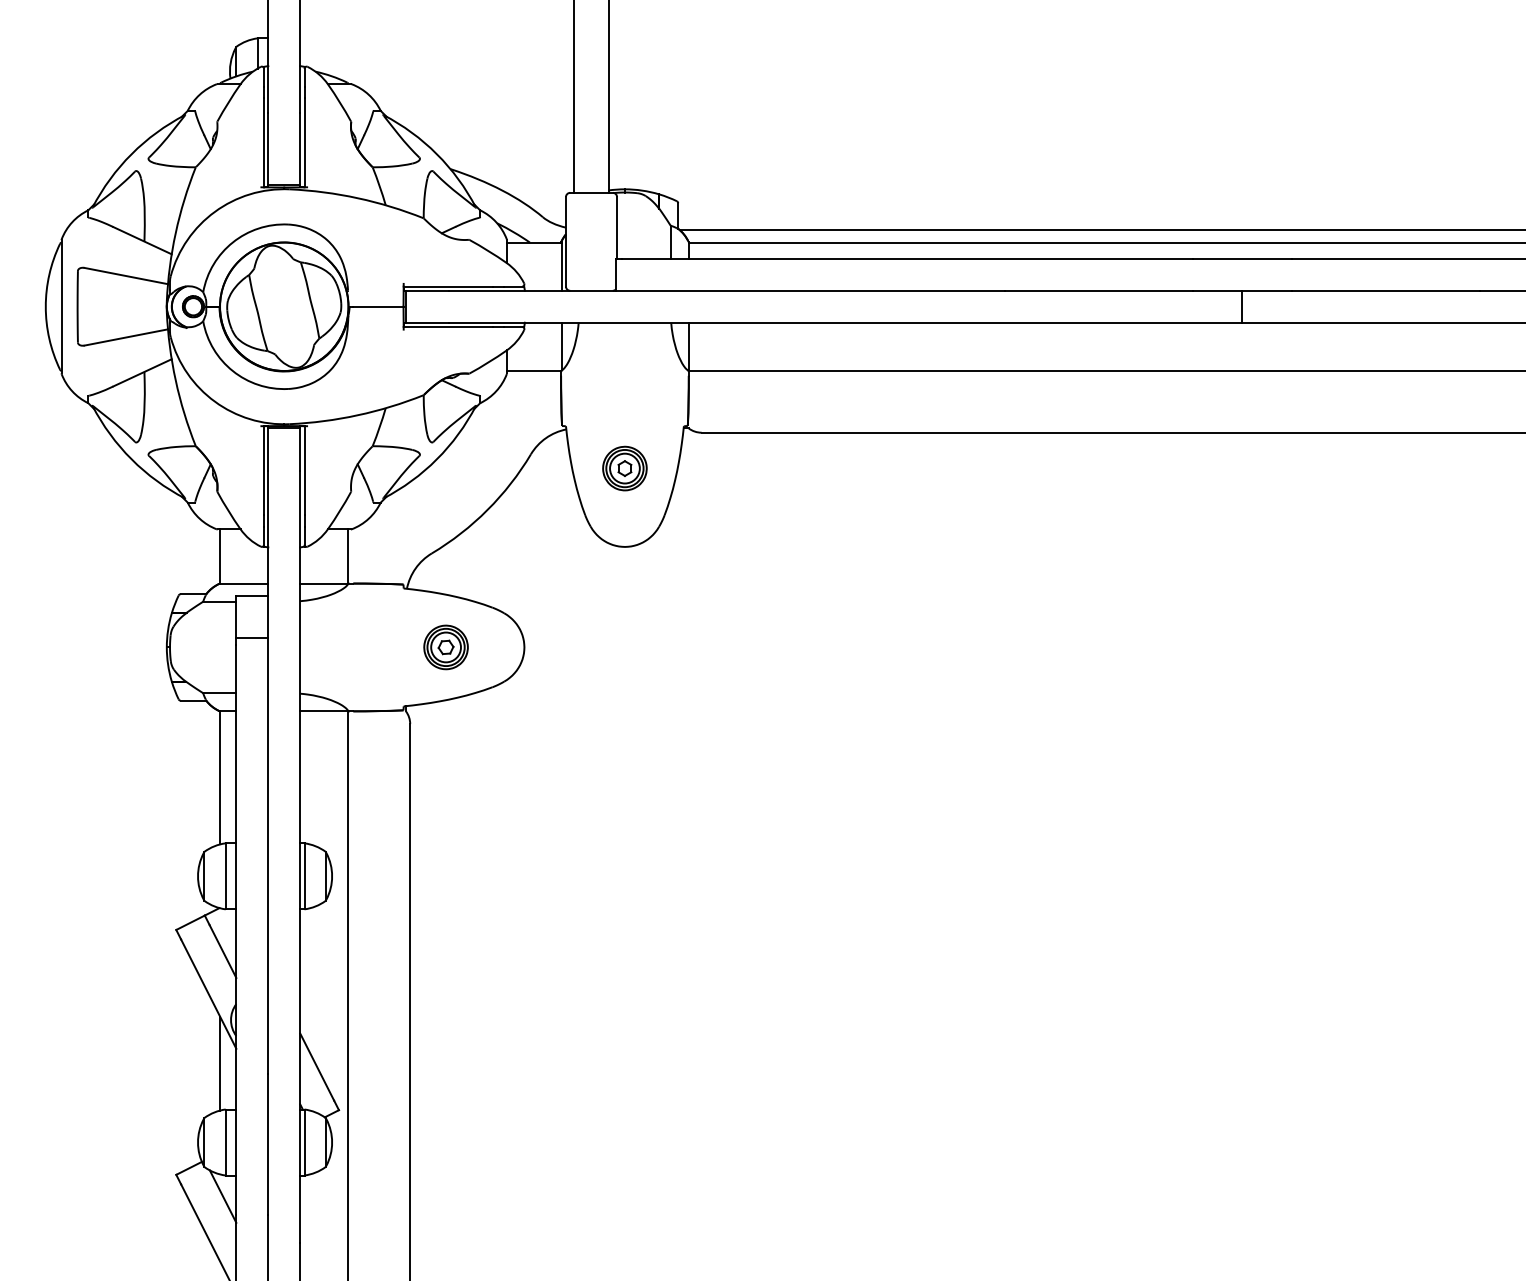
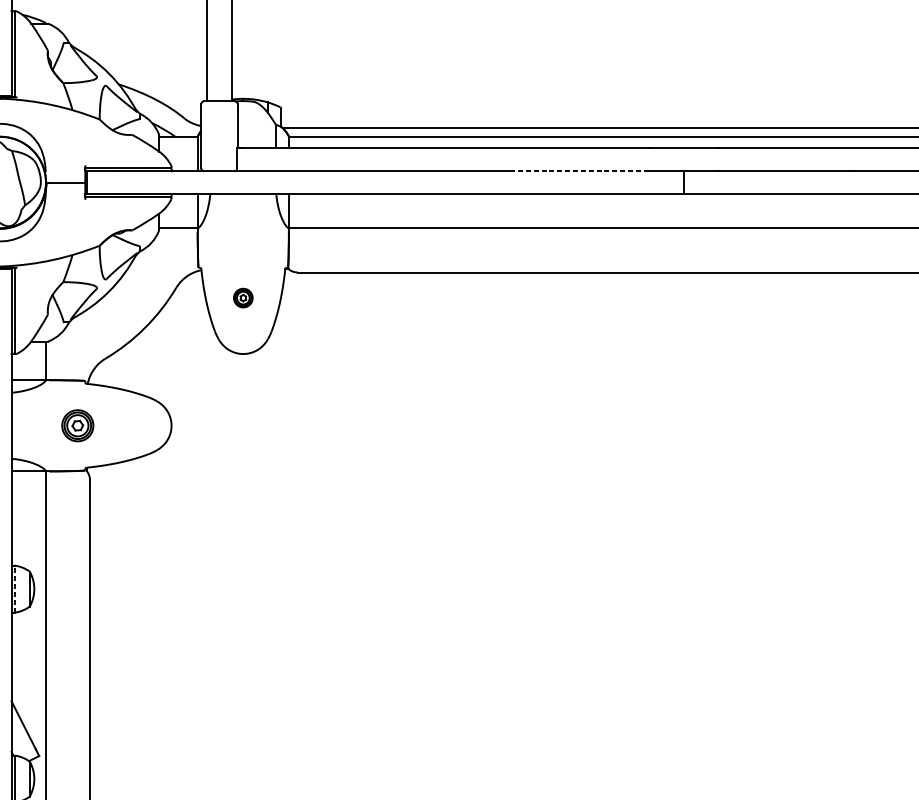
line: (1098, 290) -> (581, 171), solid -> dashed
part: (624, 468) -> (242, 298), size x0.6
part: (445, 647) -> (77, 425), moved
line: (304, 875) -> (14, 588), solid -> dashed

